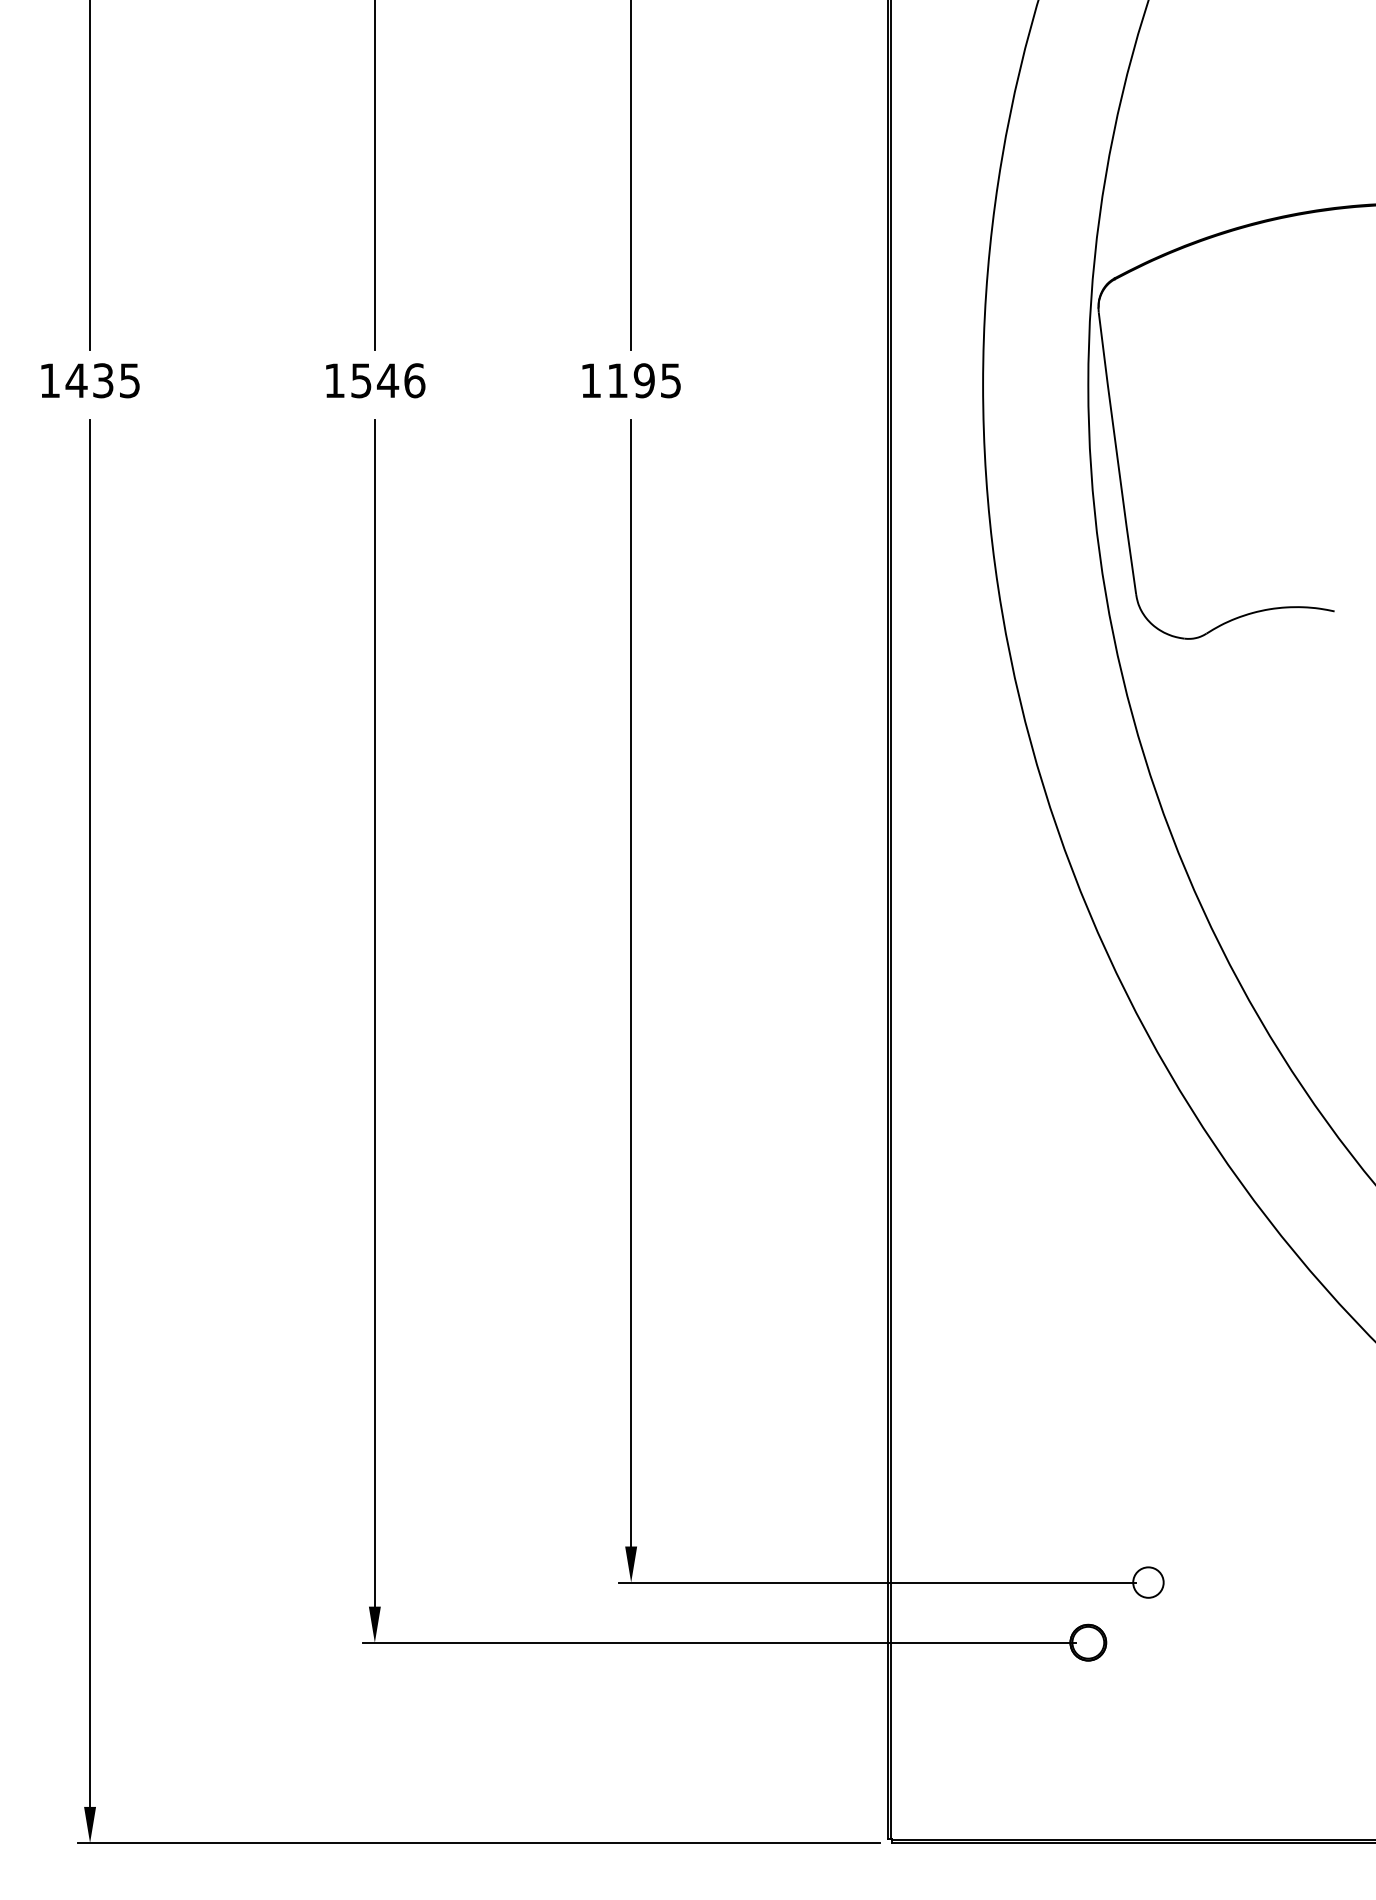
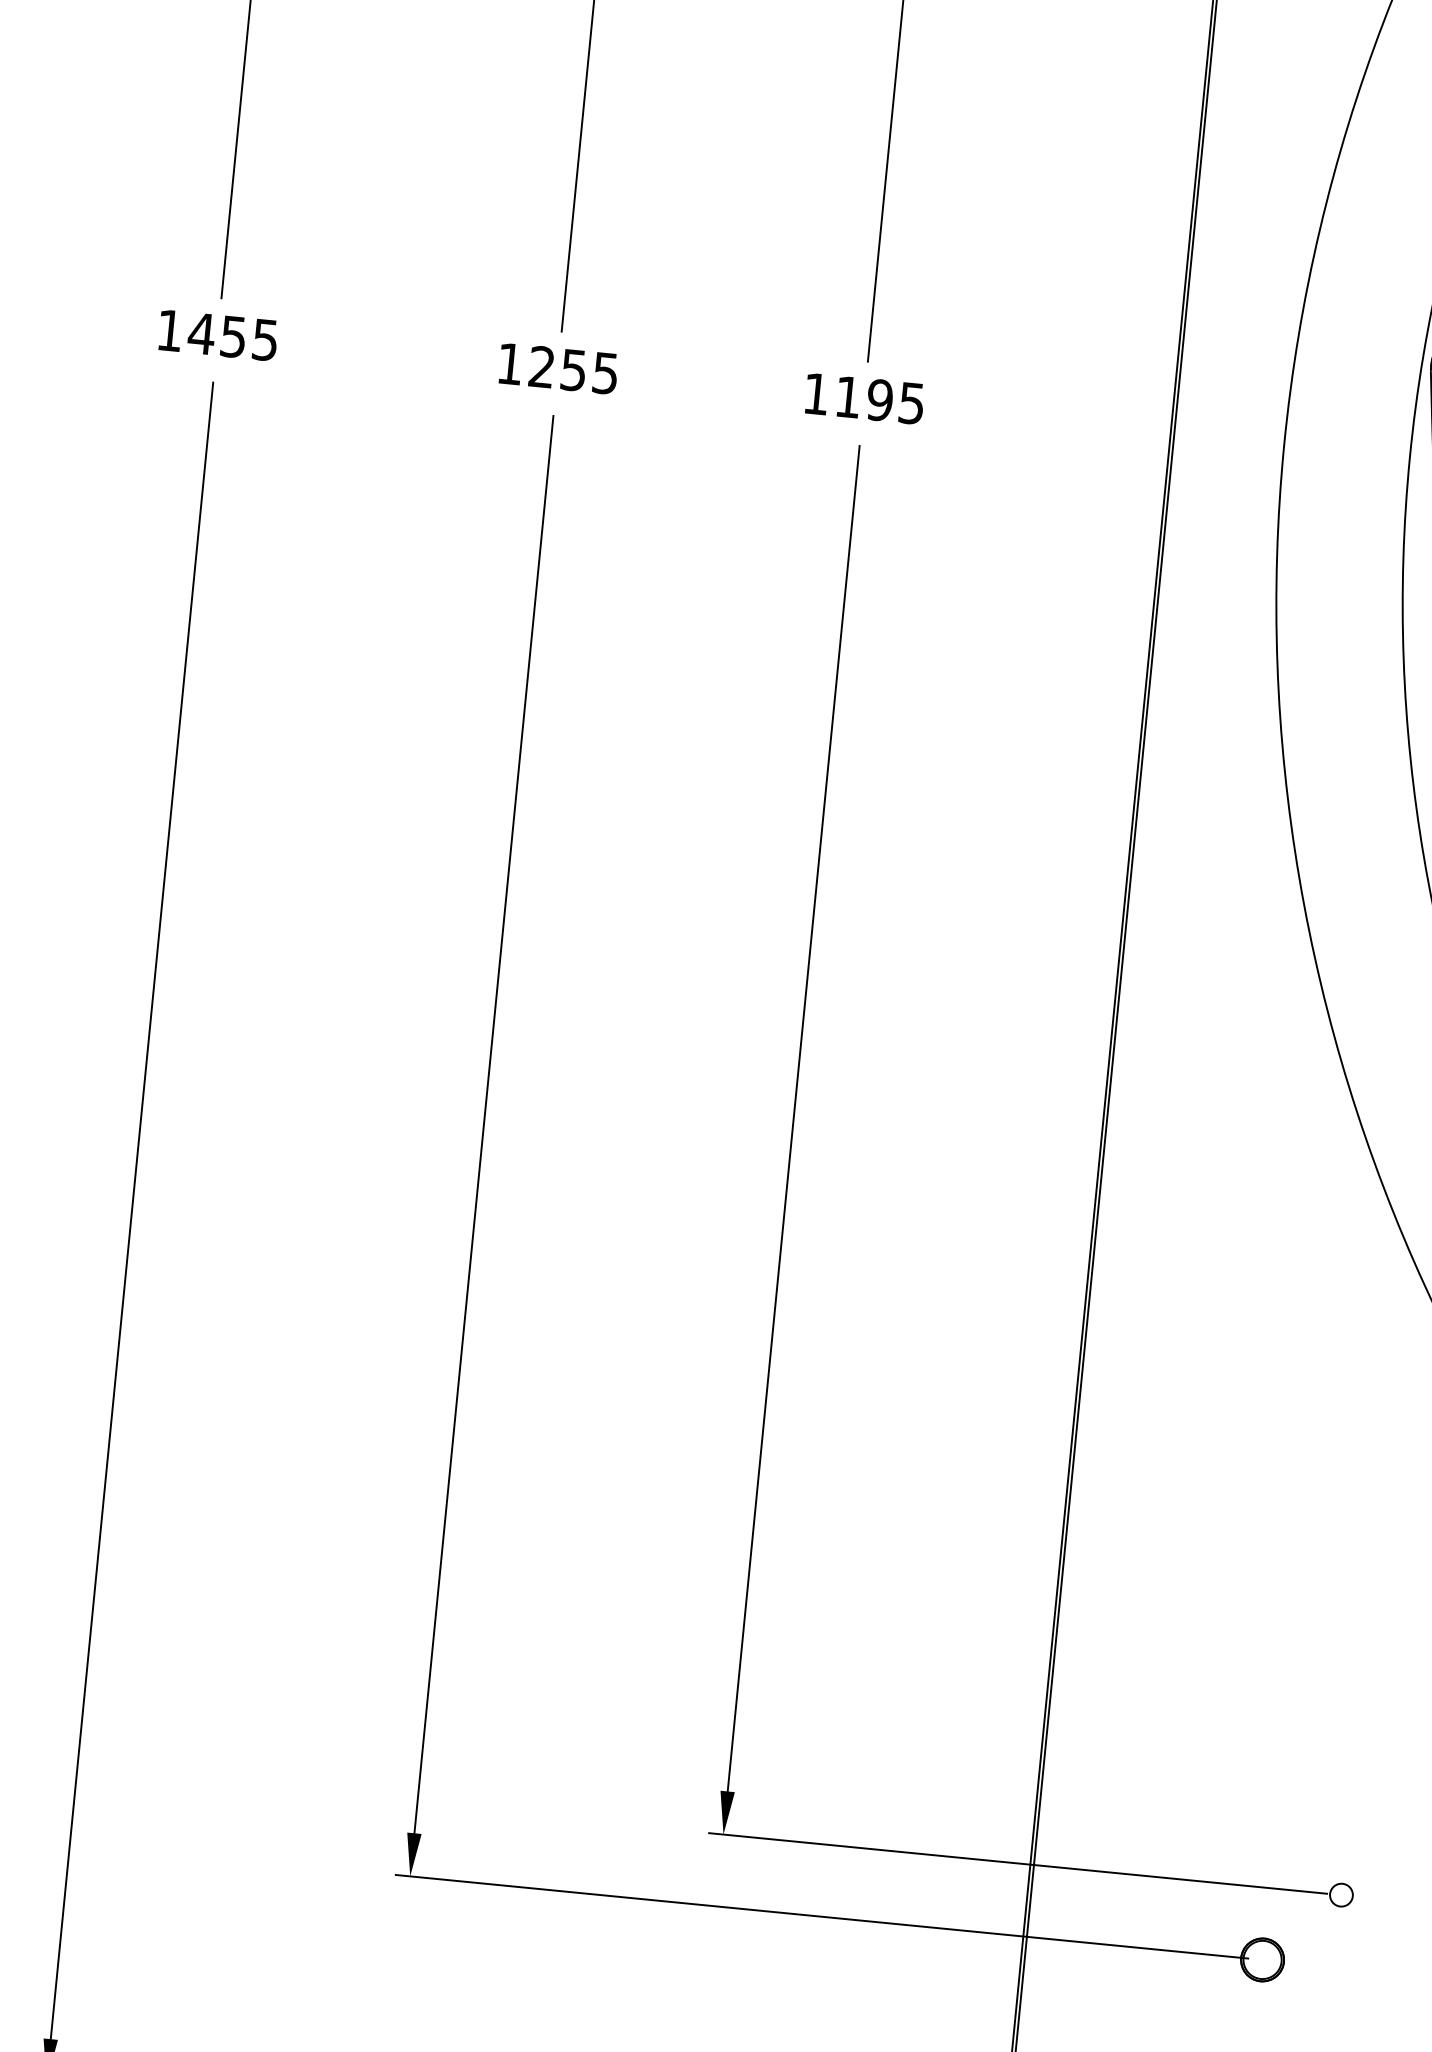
text: (103, 380) -> (233, 336), 1435 -> 1455
text: (388, 380) -> (574, 370), 1546 -> 1255
circle: (1147, 1582) -> (1340, 1894), size x0.62

